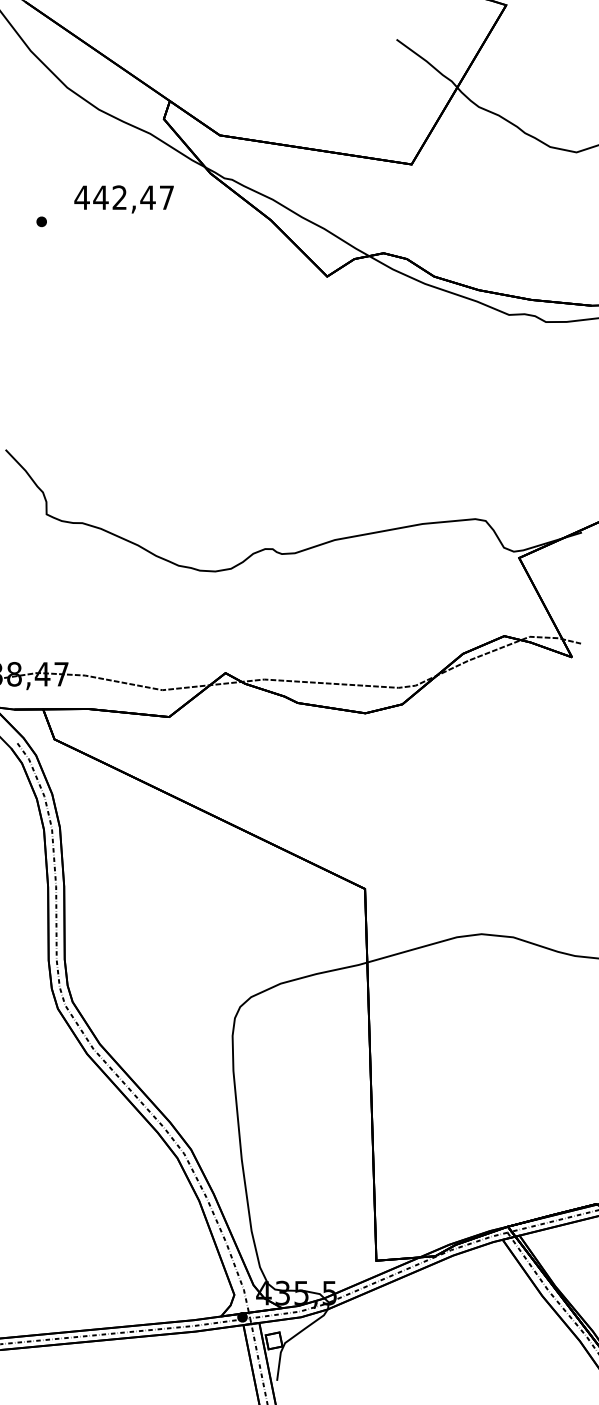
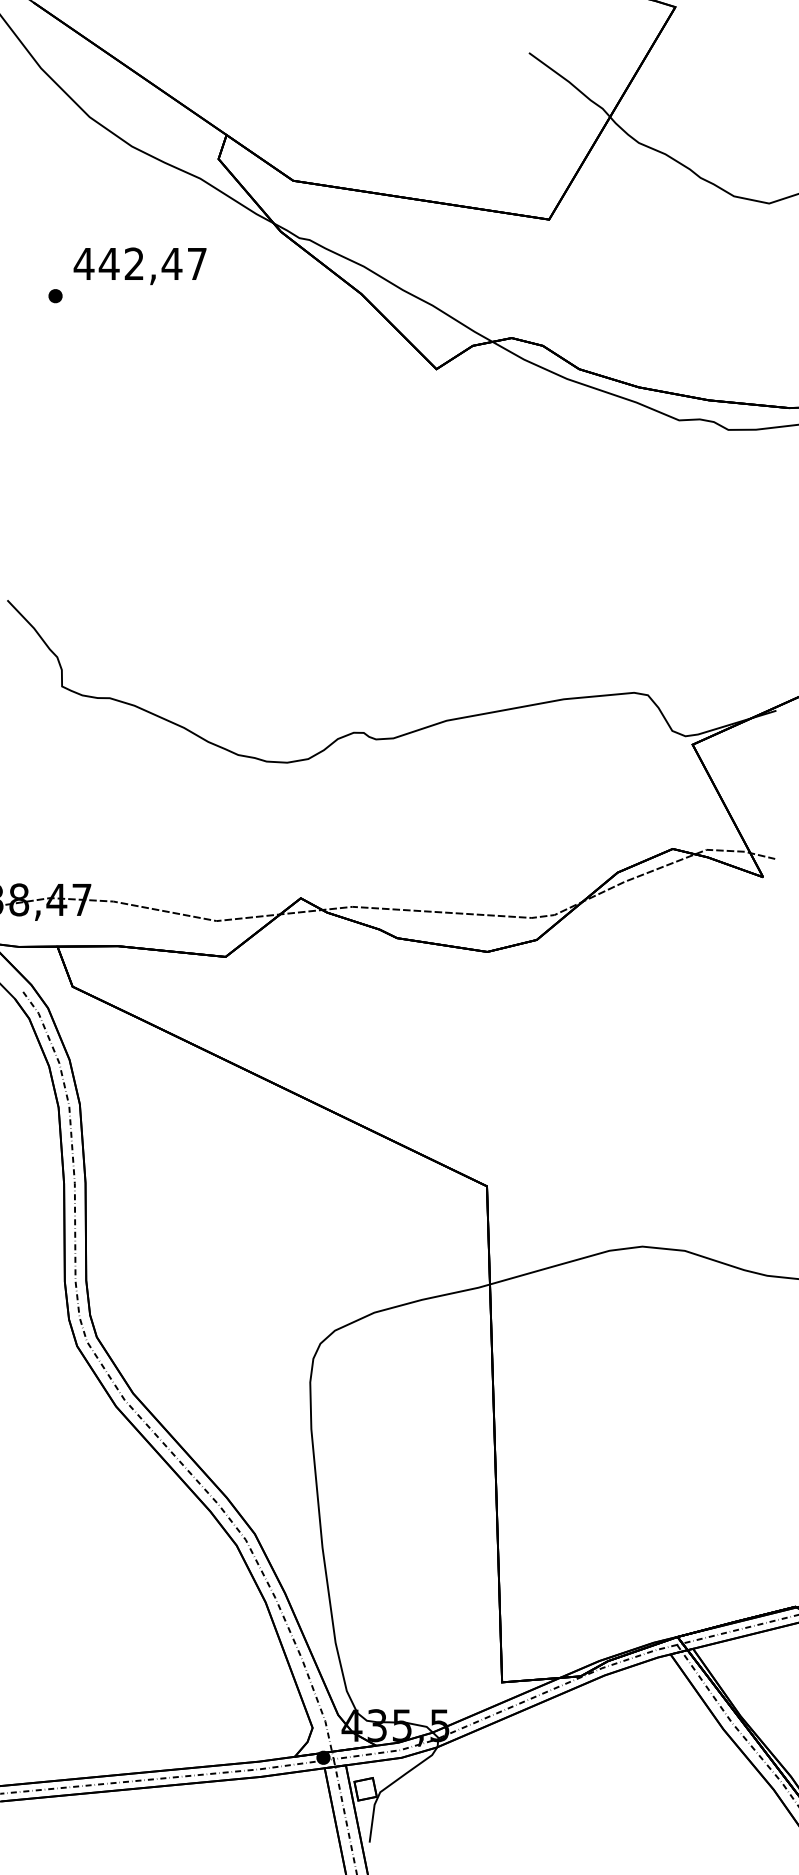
text: (123, 199) -> (139, 266), moved

